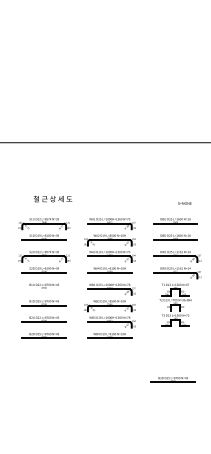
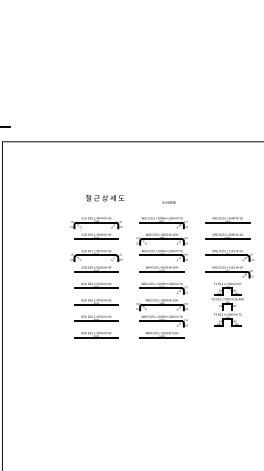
text: (184, 203) -> (168, 202), moved
line: (44, 289) -> (96, 288), added
part: (173, 380) -> (225, 379), removed

